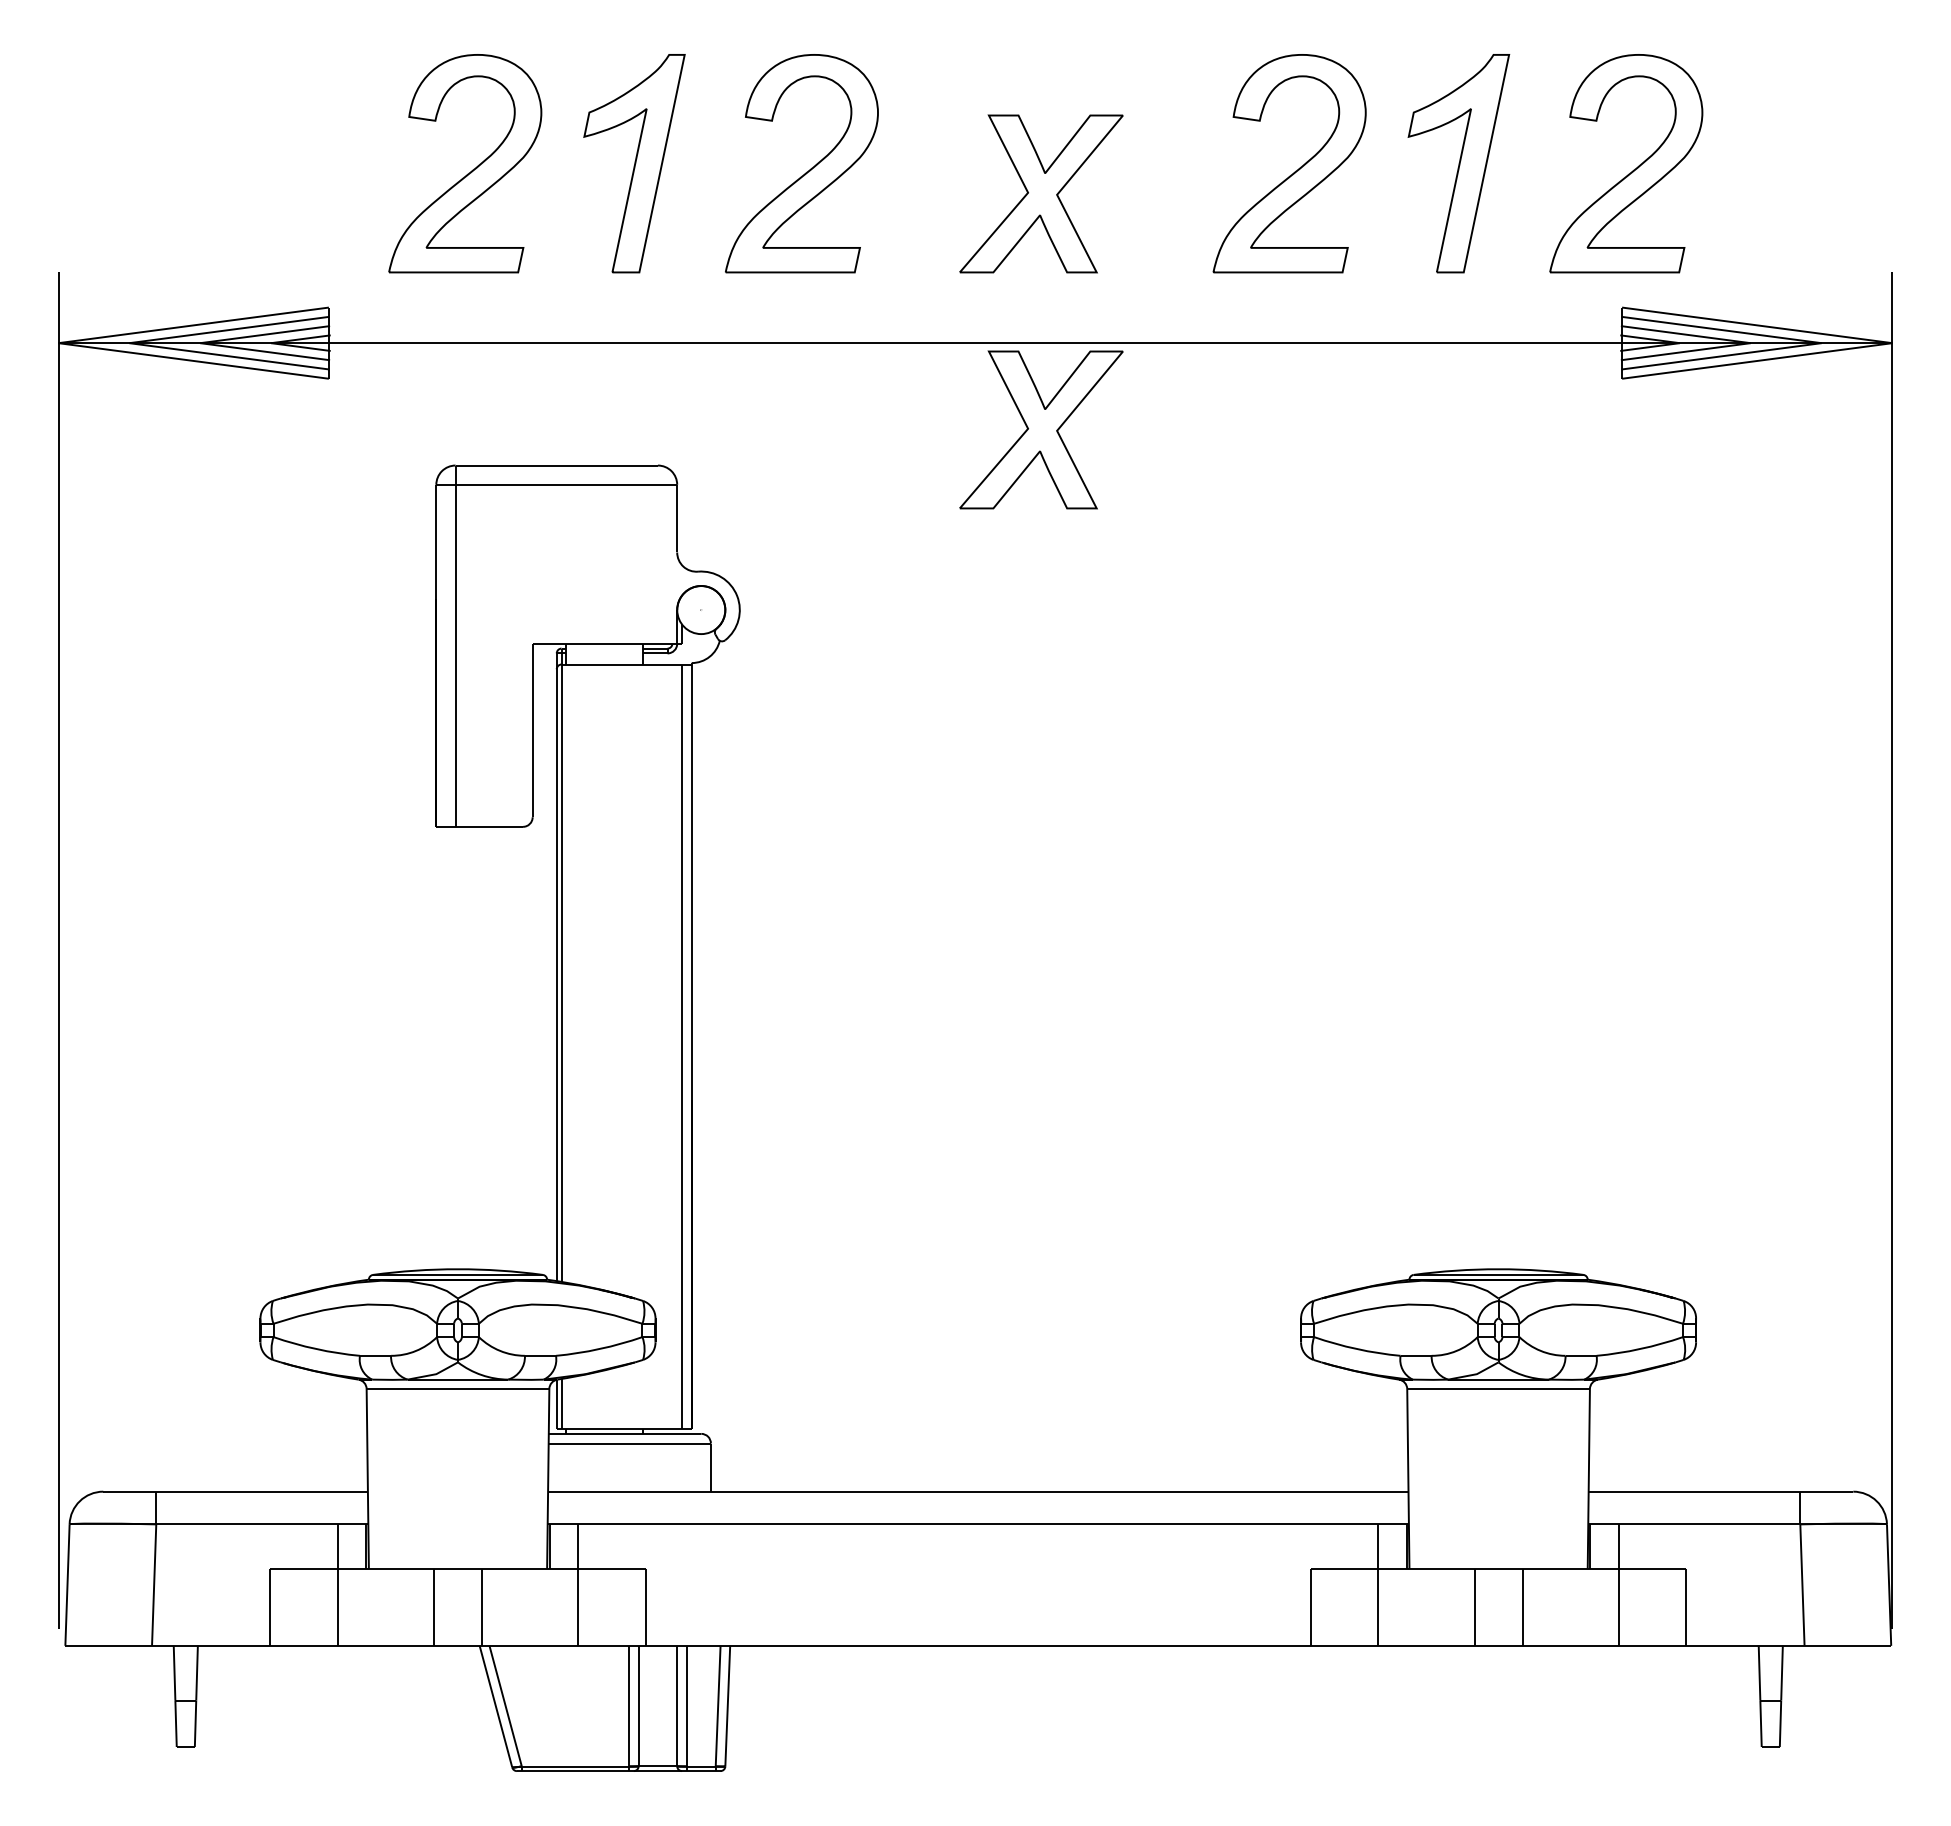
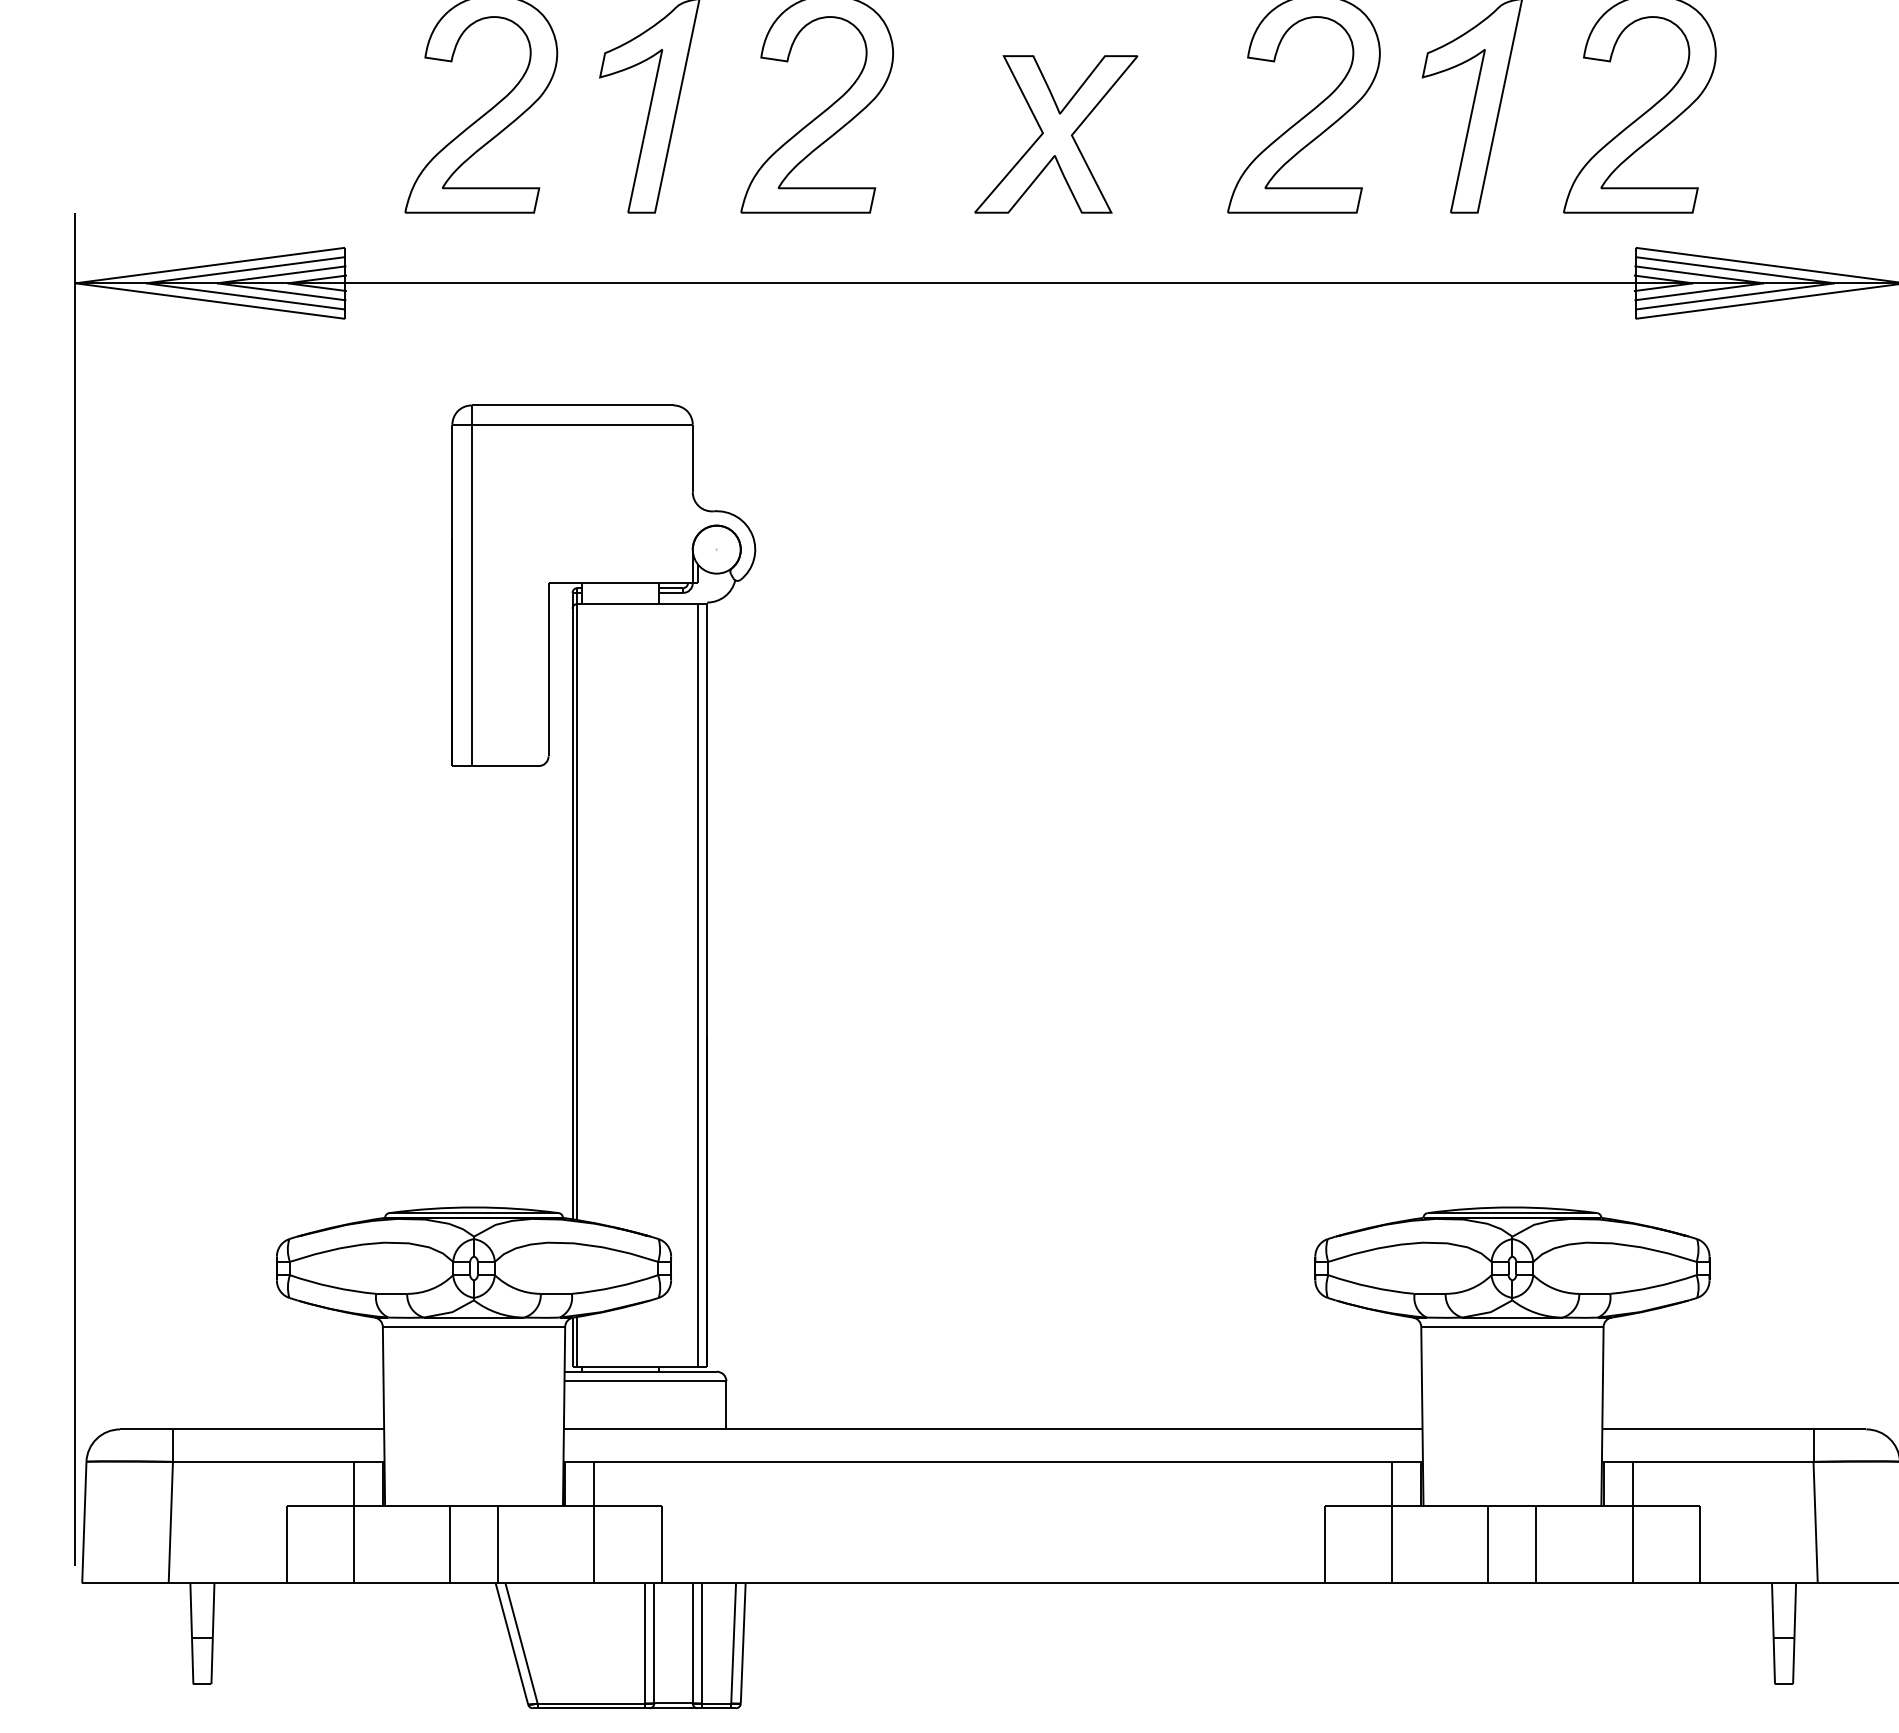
part: (1041, 429) -> (1056, 369), removed

